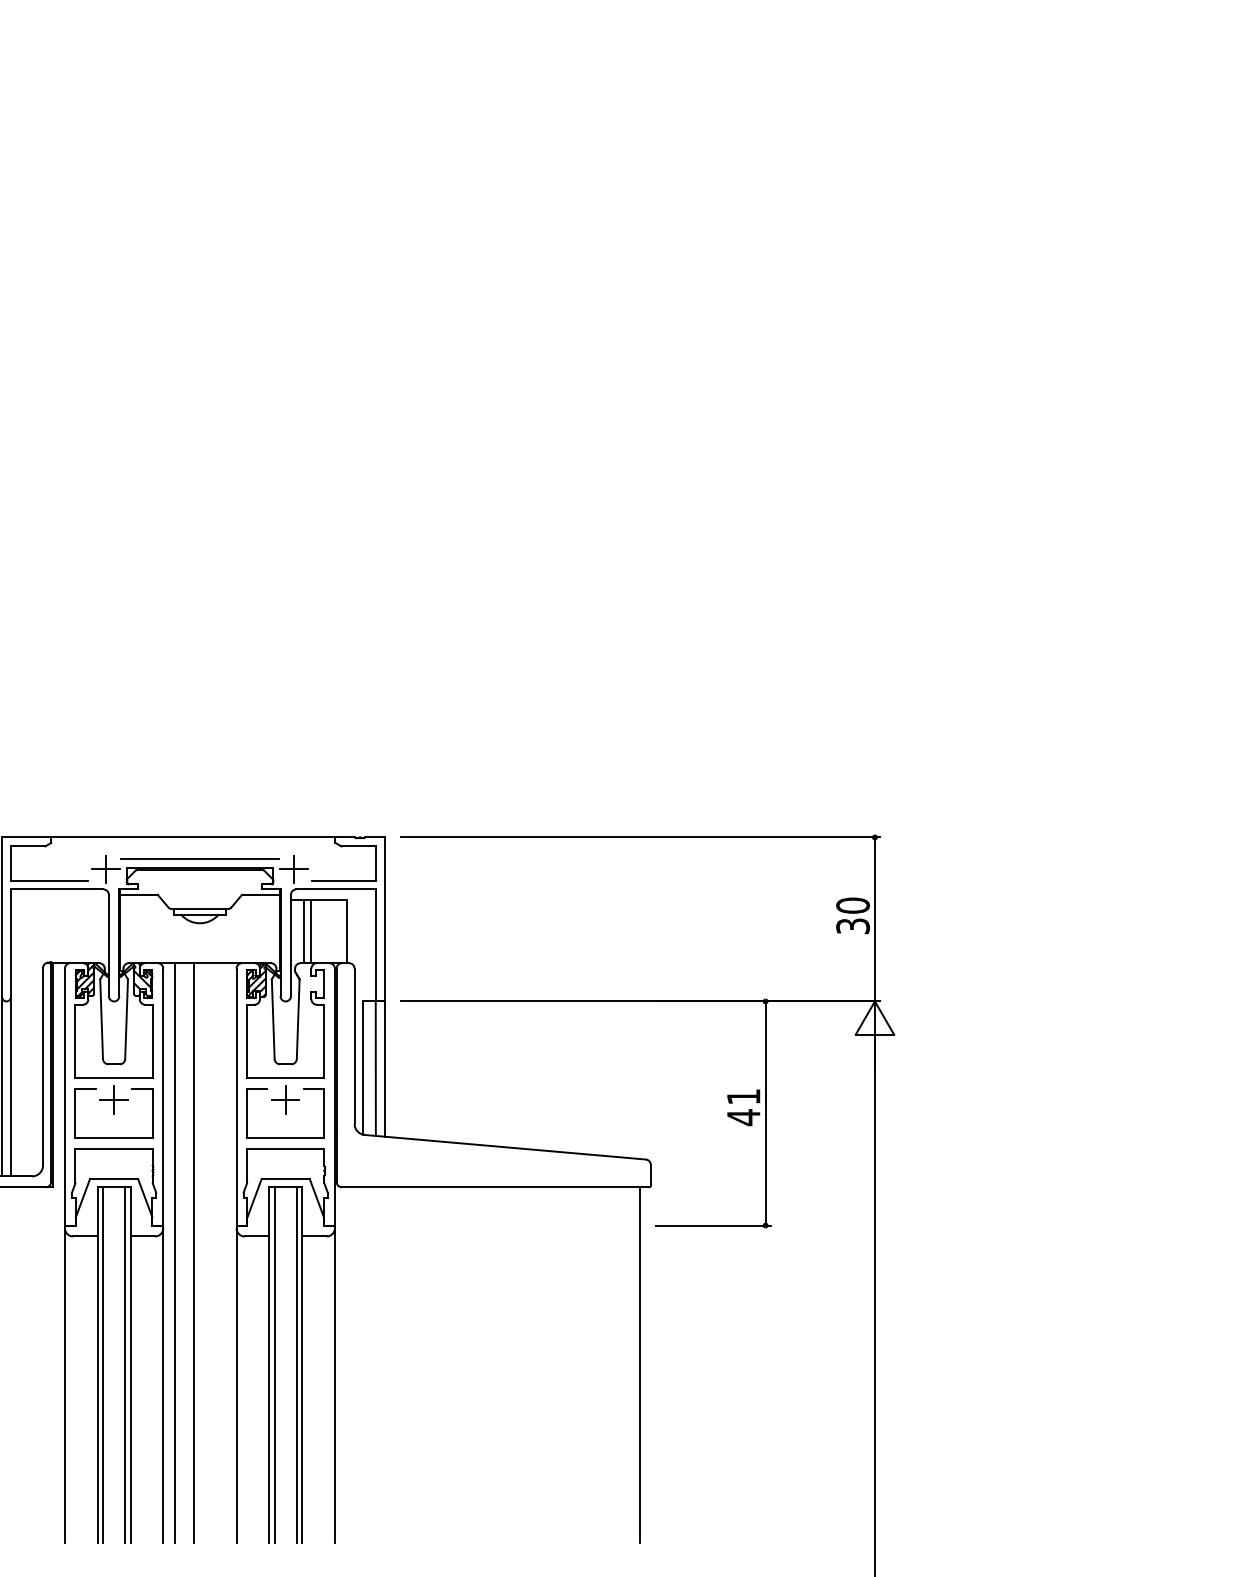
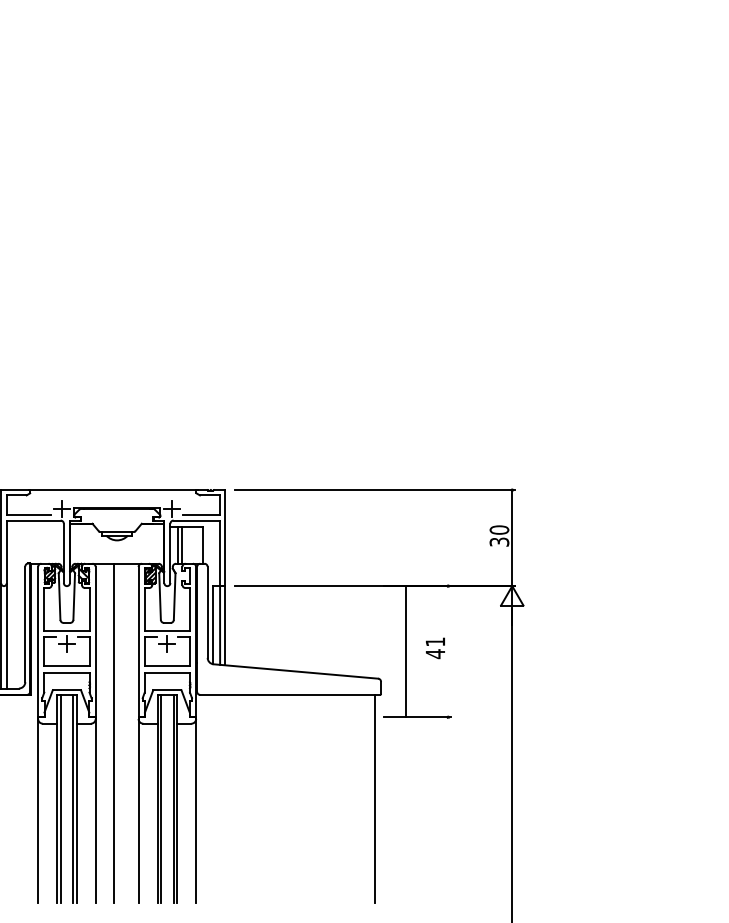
line: (198, 858) -> (116, 502), removed
line: (766, 1113) -> (406, 651), moved
line: (174, 1251) -> (102, 732), removed

